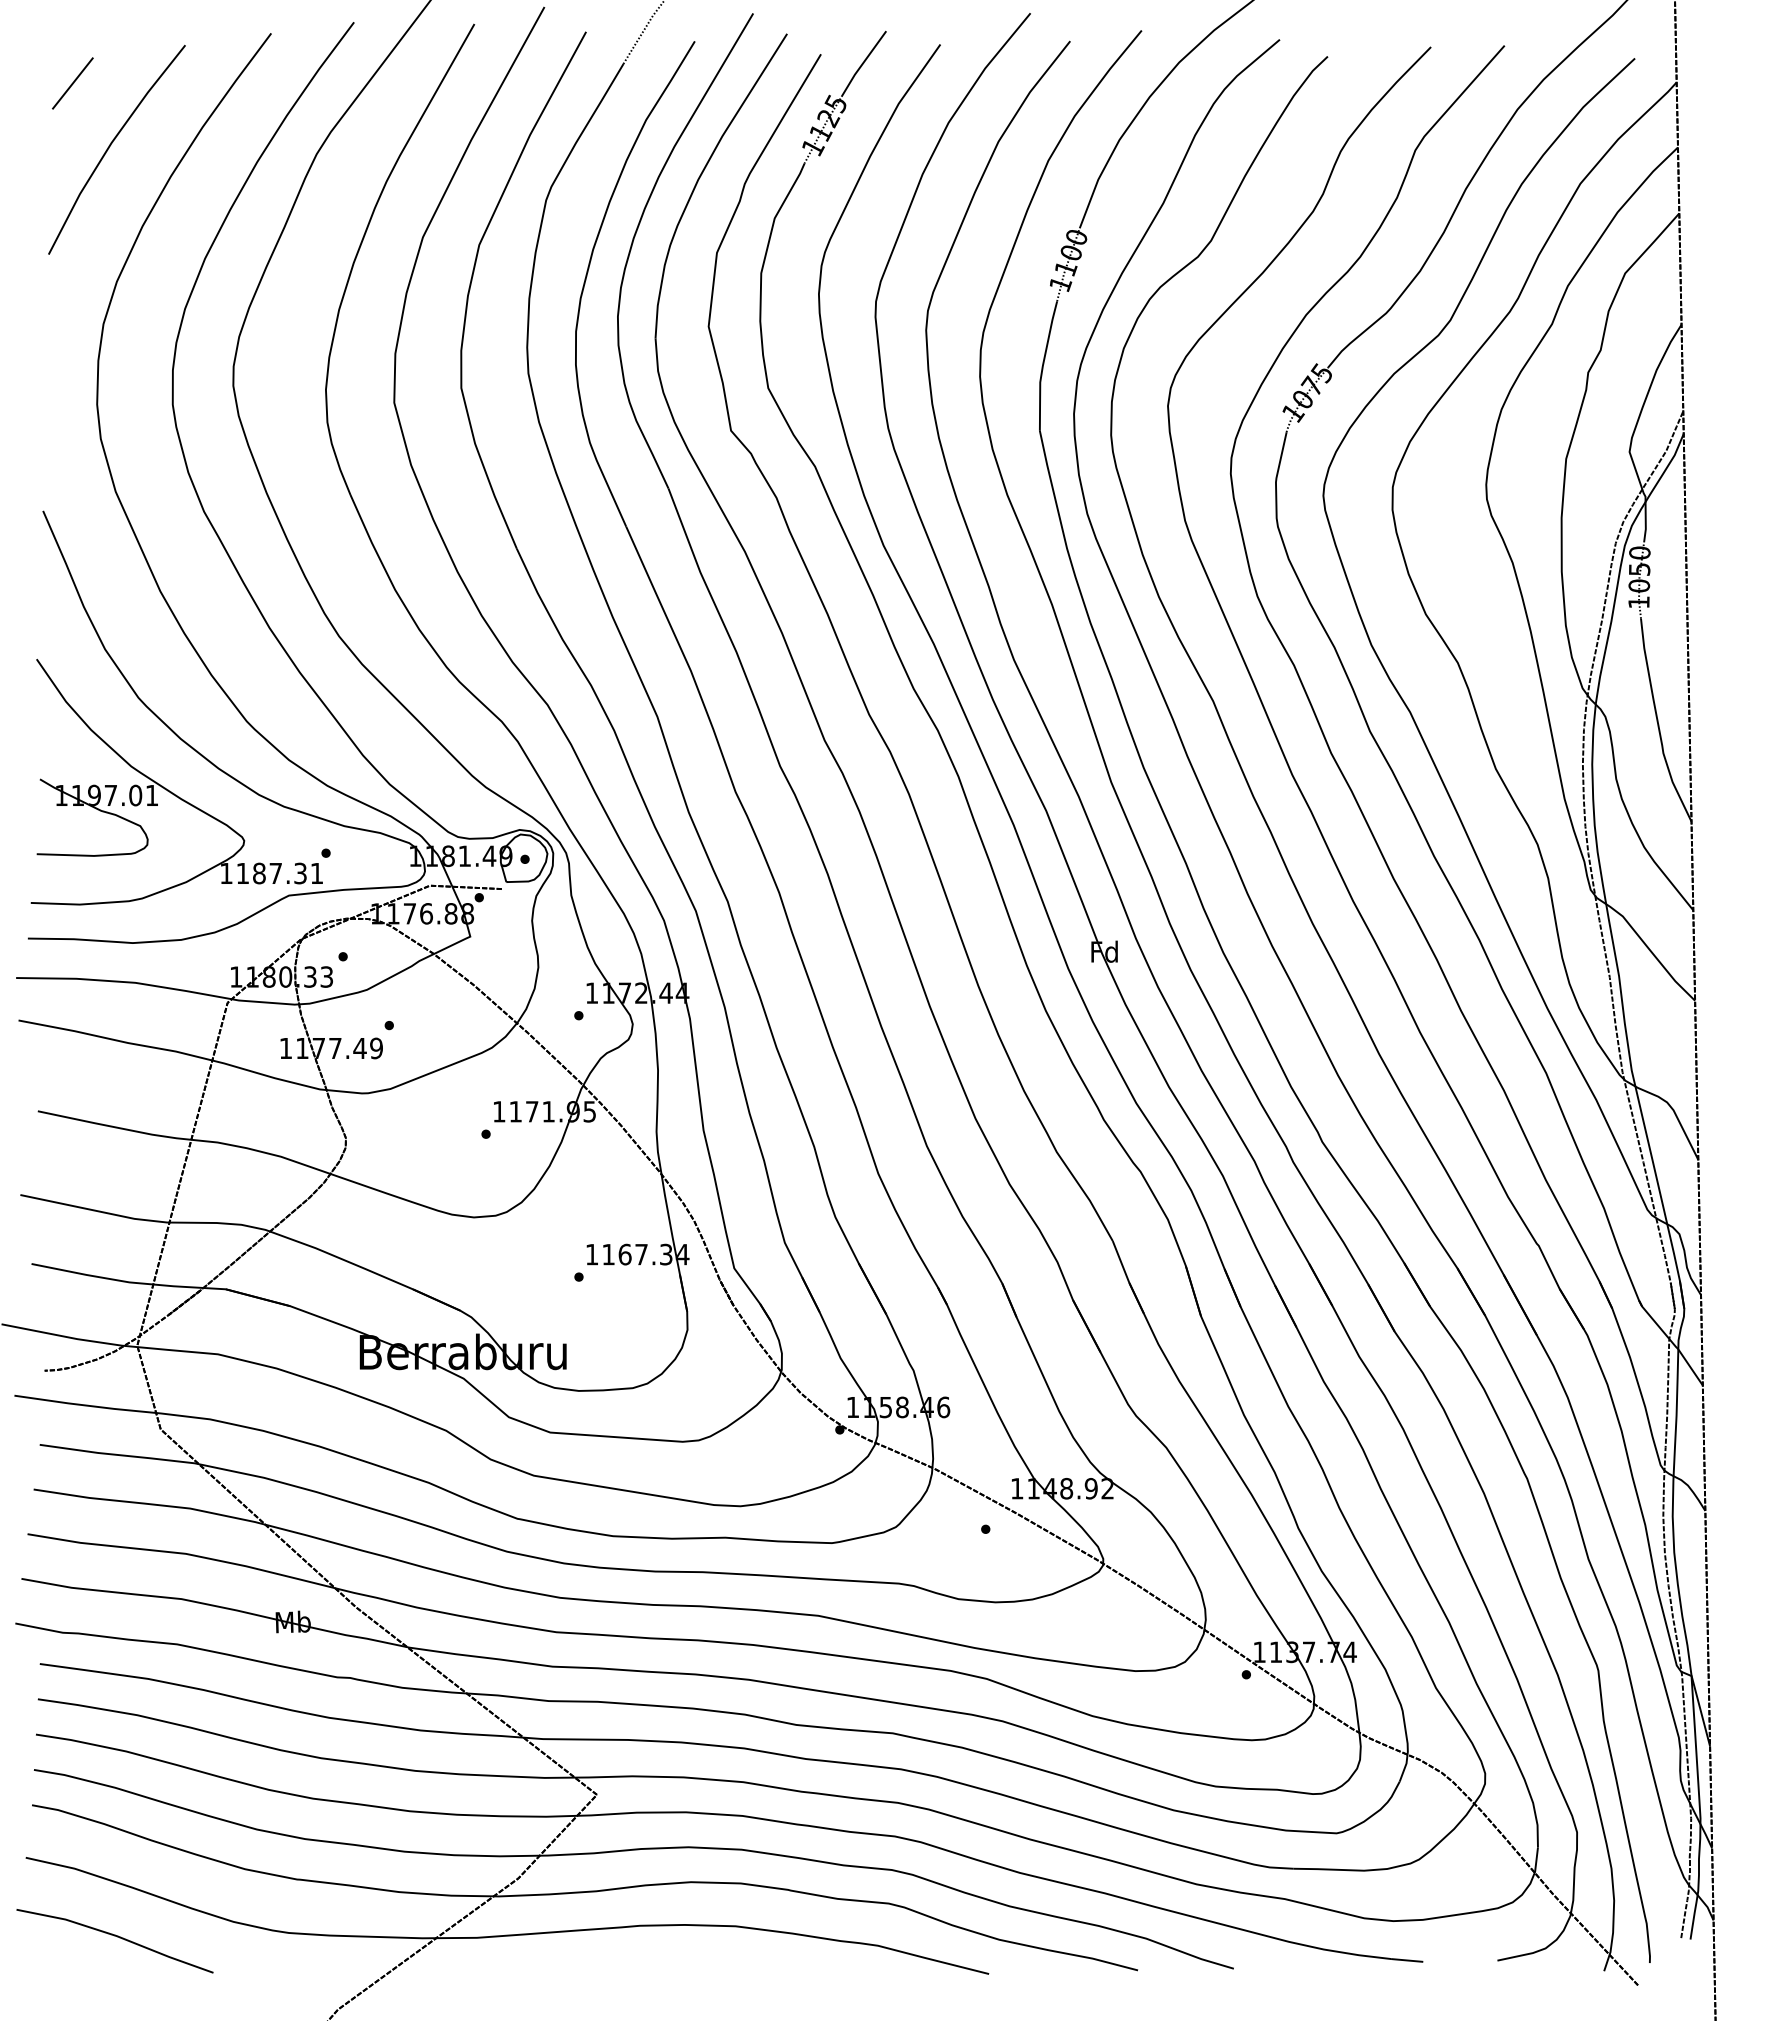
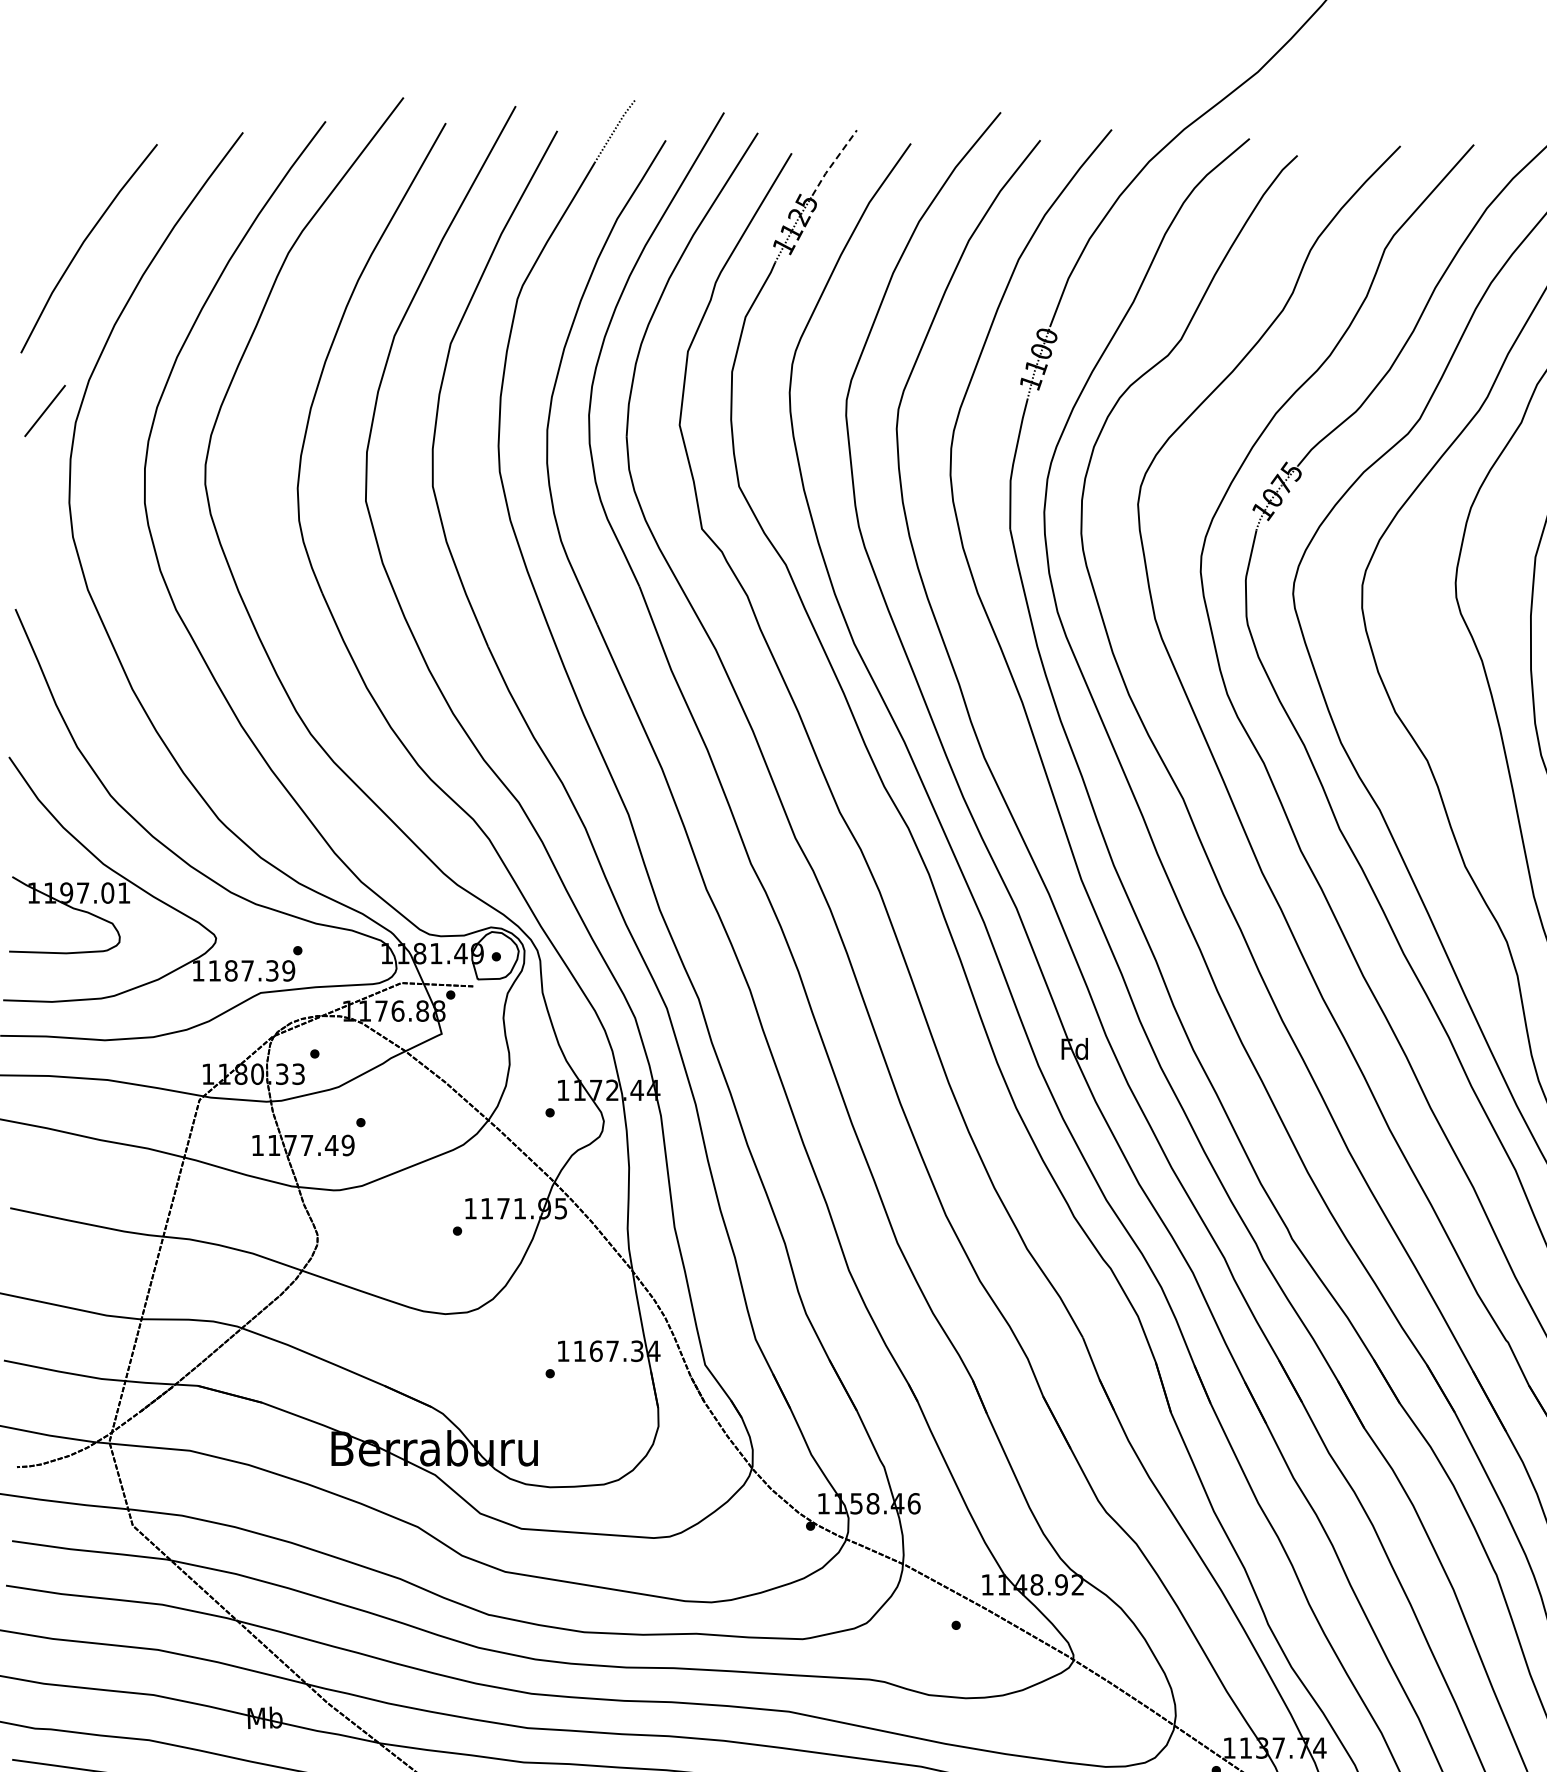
line: (863, 63) -> (834, 162), solid -> dashed
line: (72, 83) -> (44, 411), moved
text: (316, 873) -> (288, 970), 1187.31 -> 1187.39

